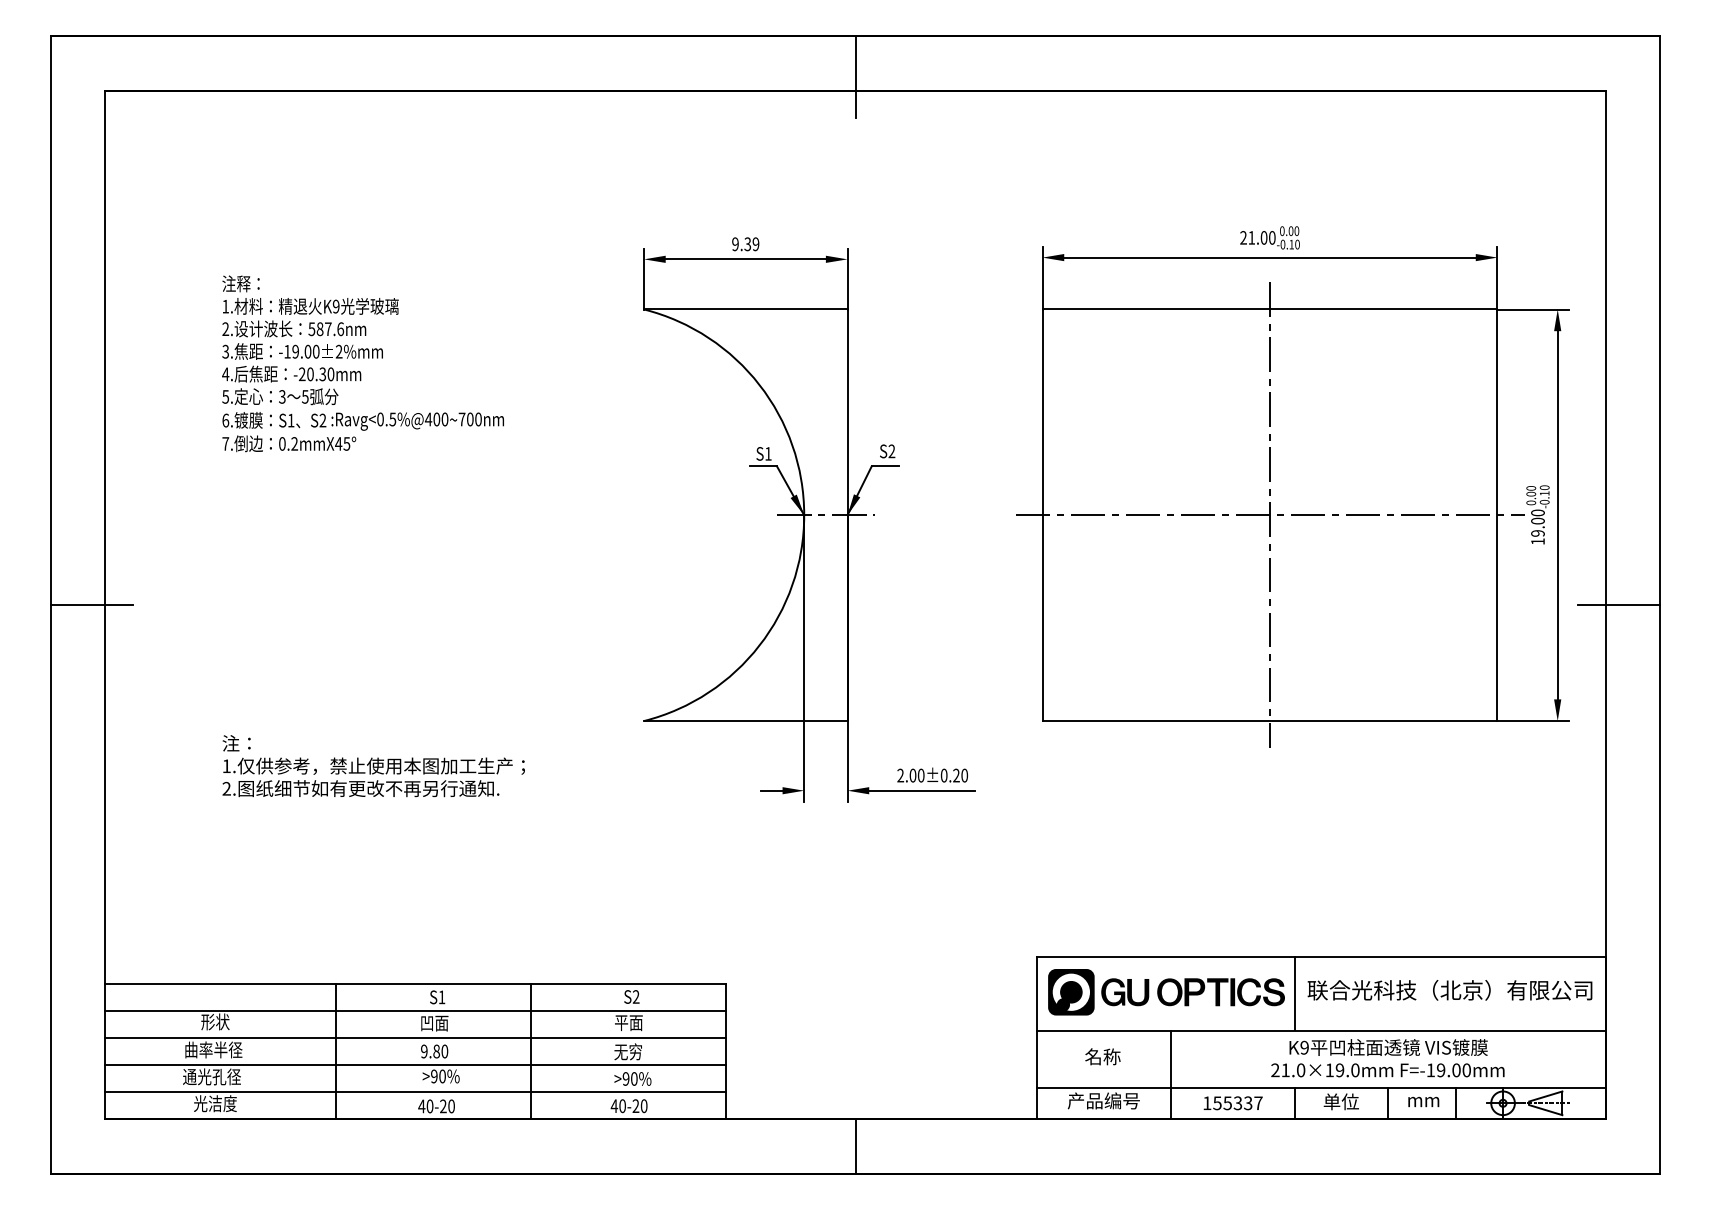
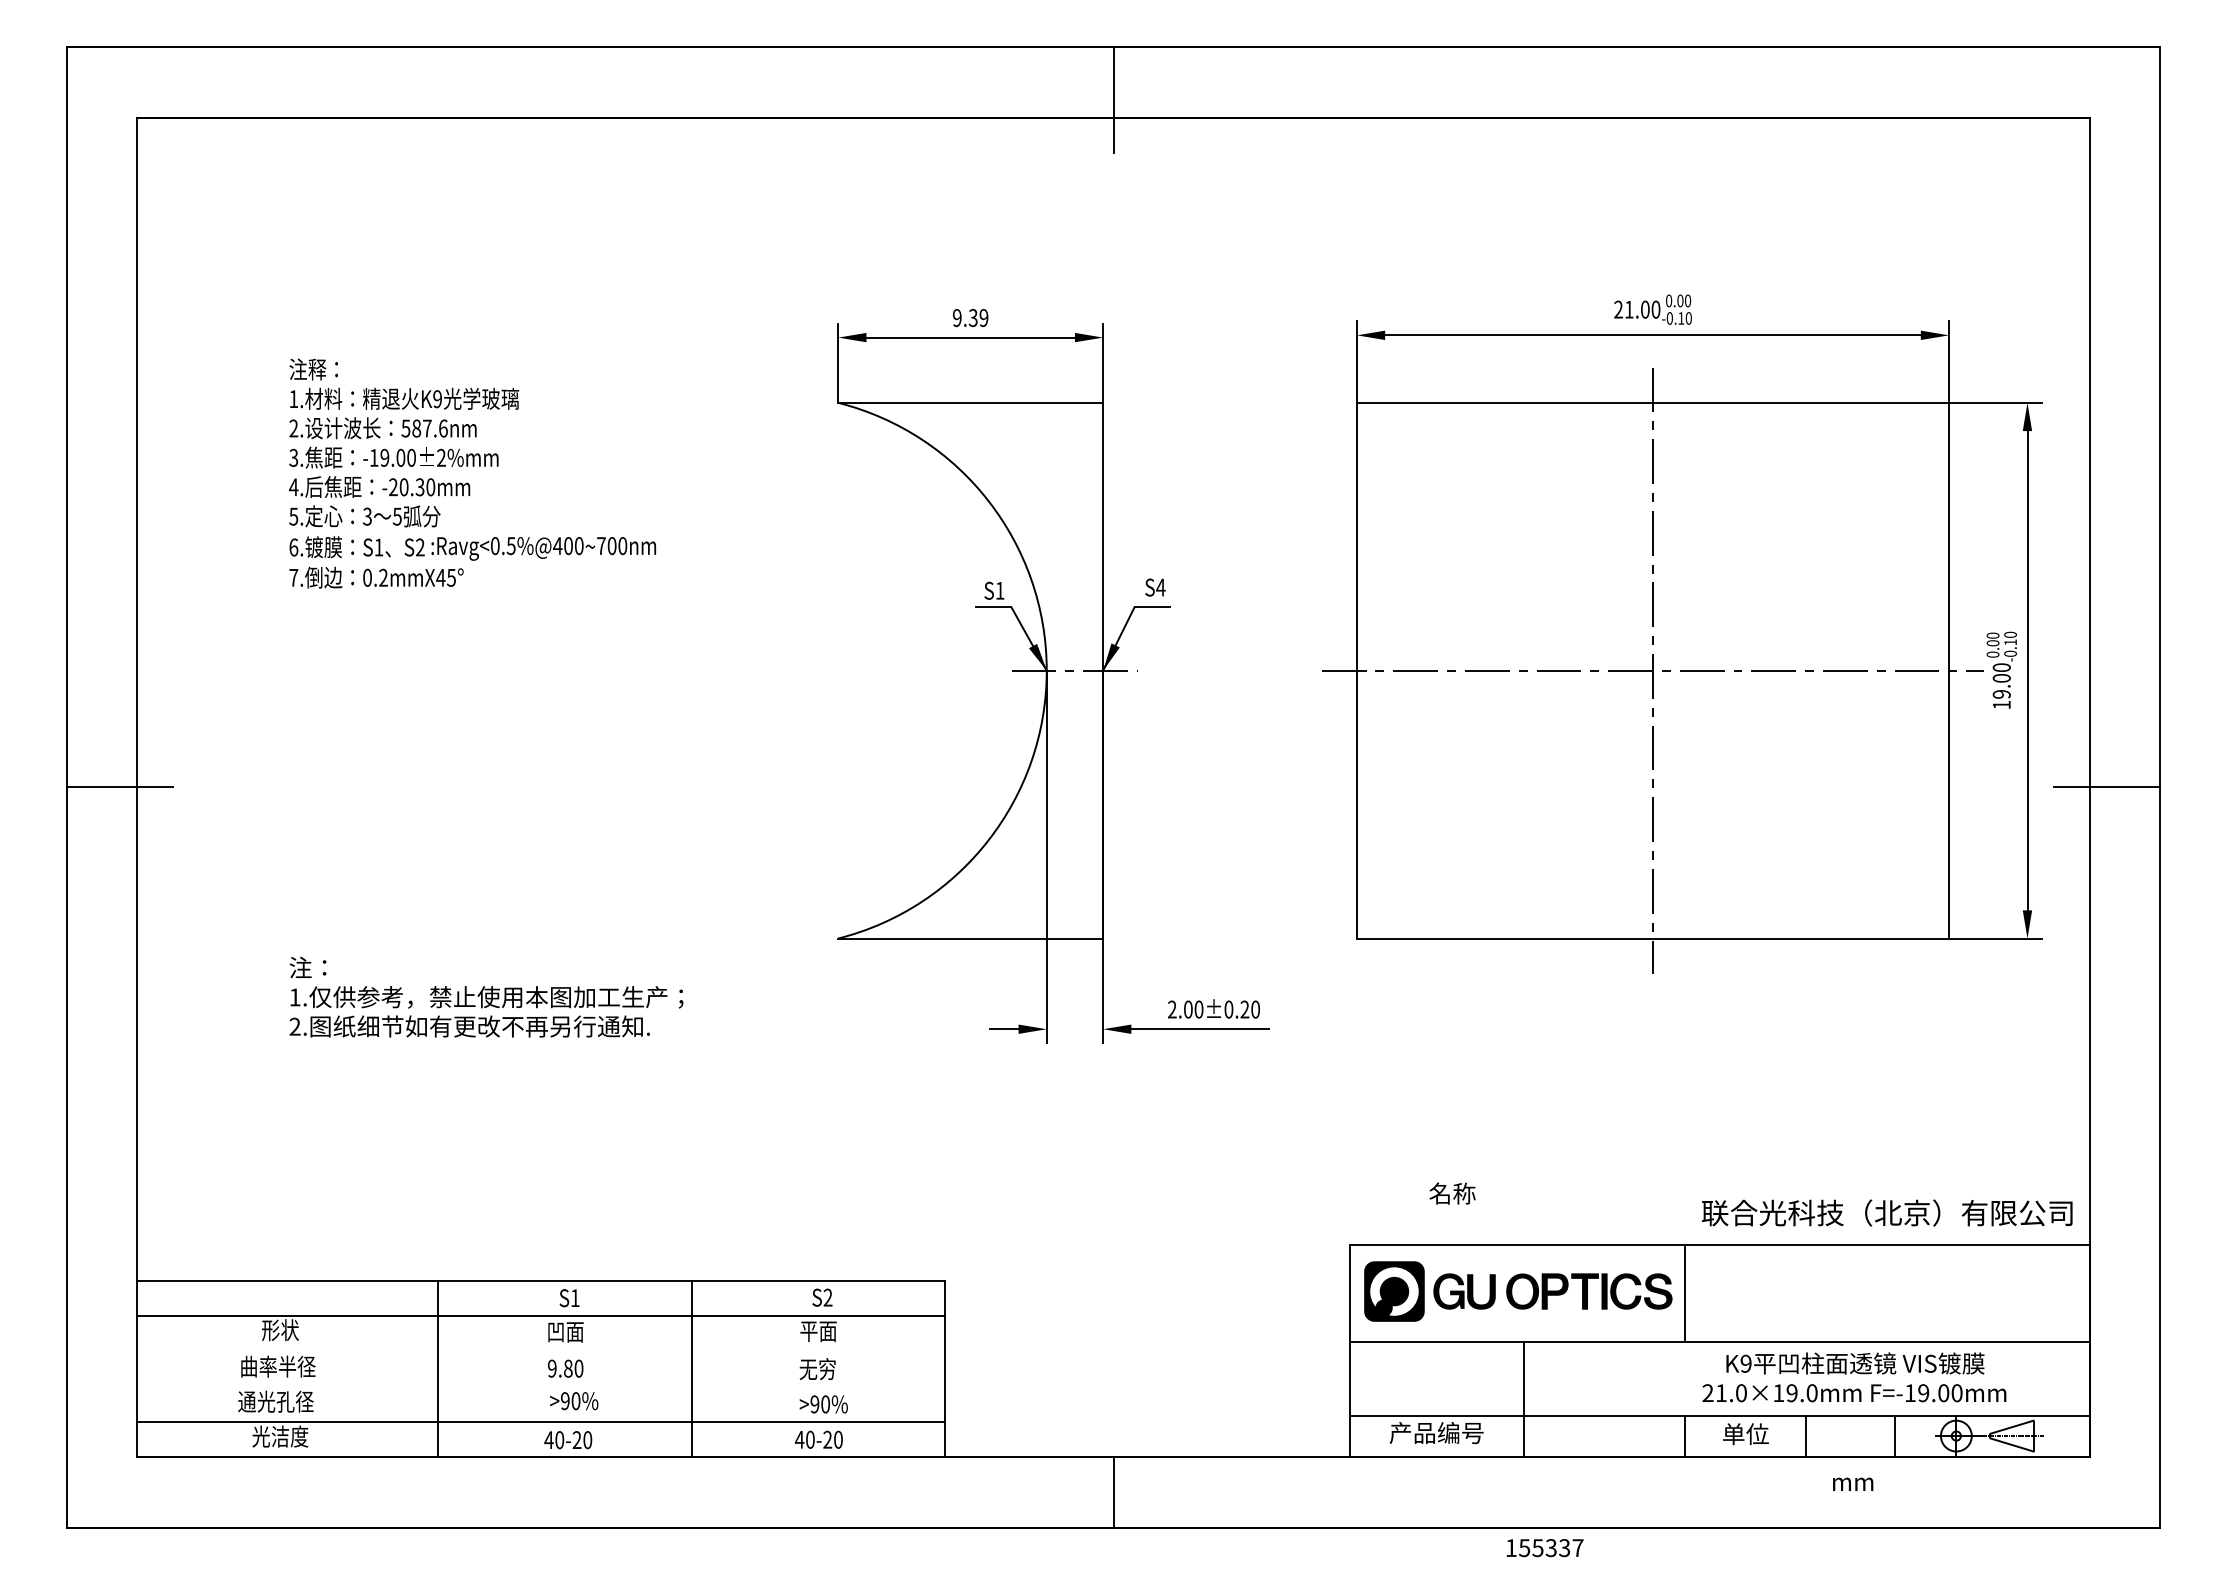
text: (891, 451) -> (1160, 587), S2 -> S4
text: (1450, 989) -> (1887, 1212), moved
line: (416, 1038) -> (541, 1351), removed
text: (1102, 1056) -> (1452, 1193), moved
text: (1387, 1058) -> (1854, 1377), moved
line: (416, 1065) -> (541, 1386), removed
text: (1424, 1101) -> (1853, 1483), moved
text: (1232, 1103) -> (1544, 1548), moved

